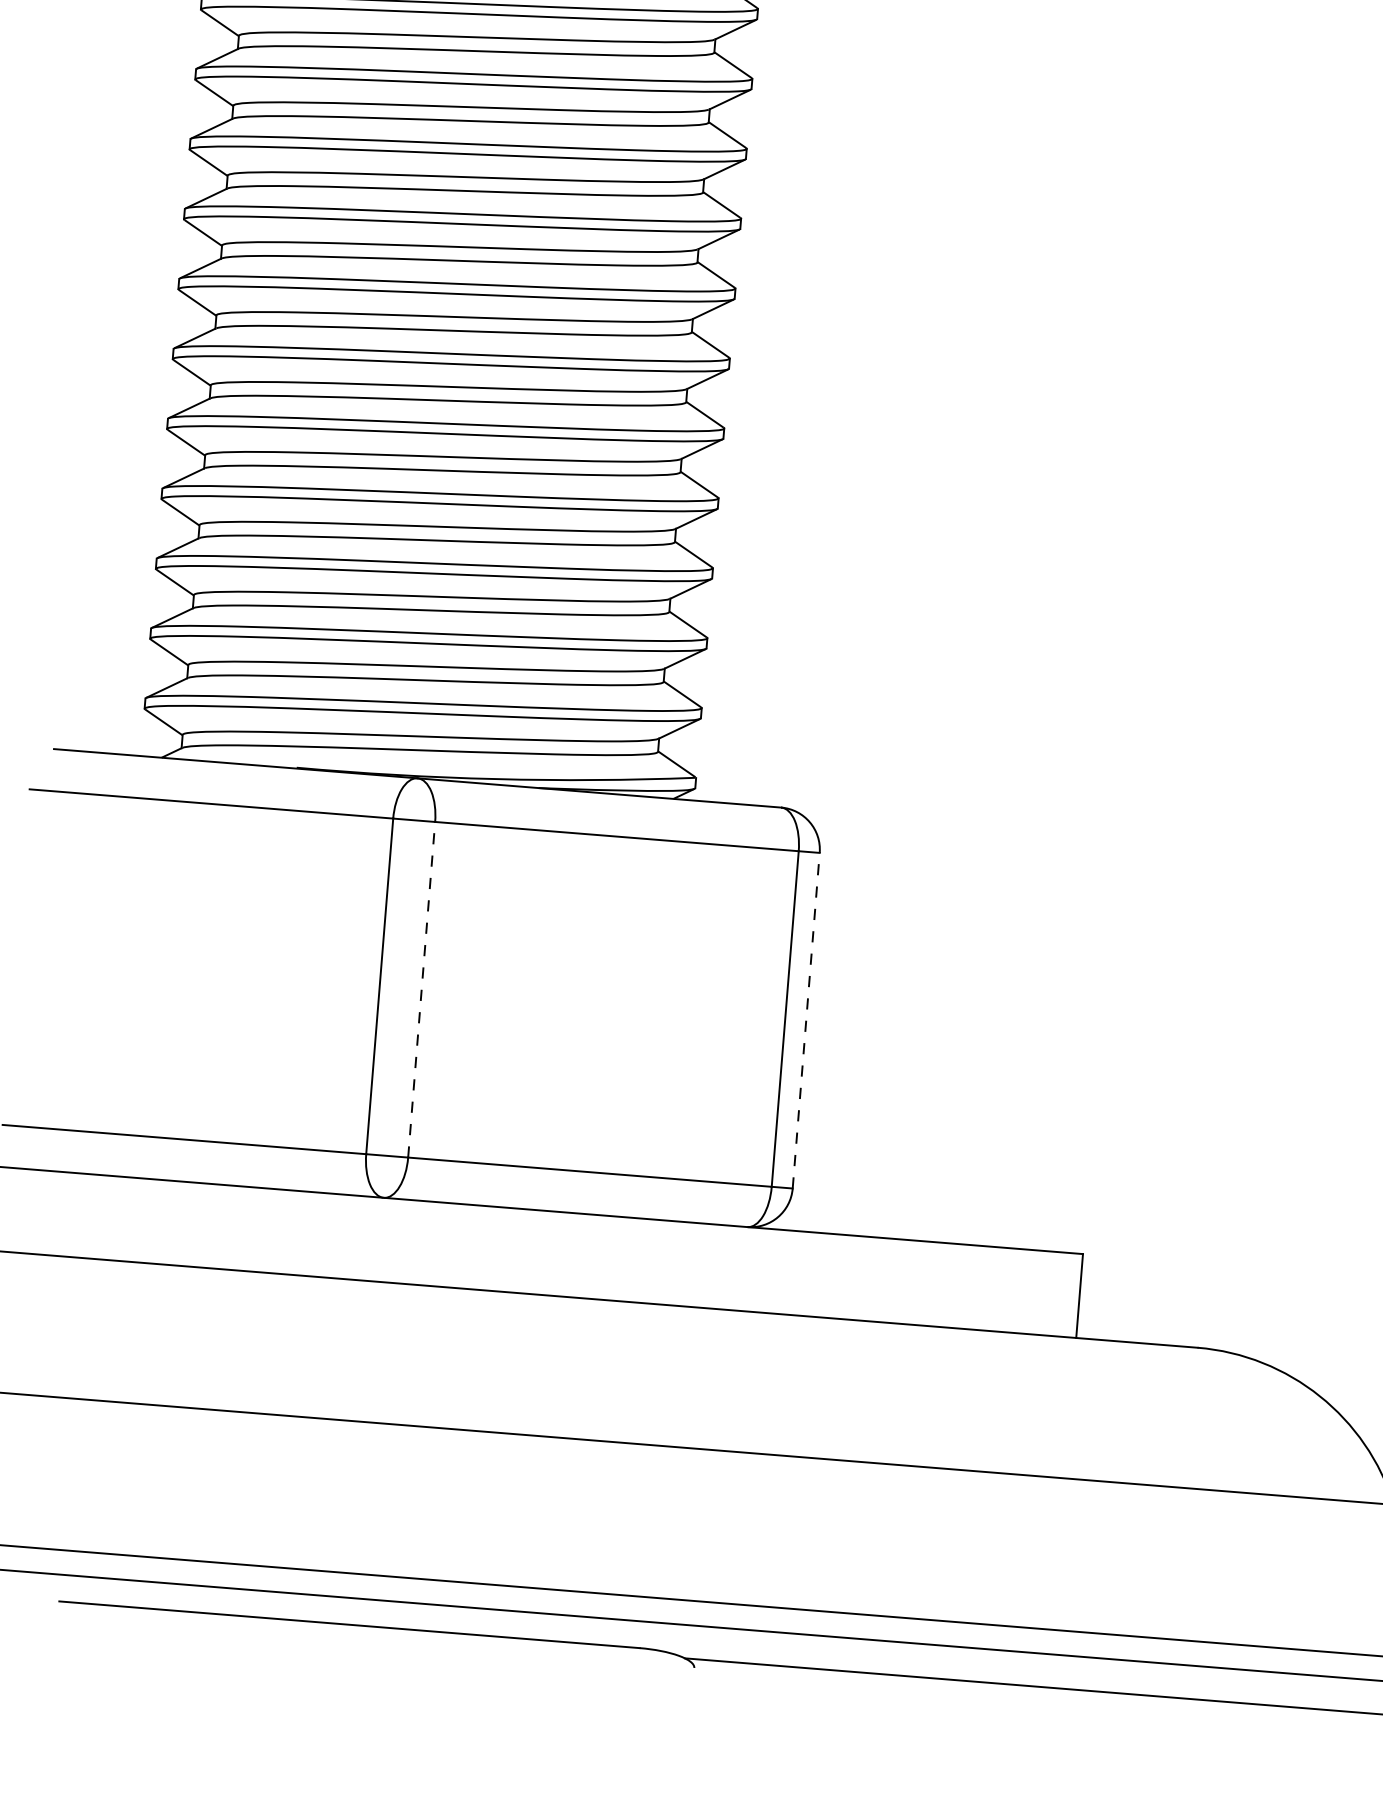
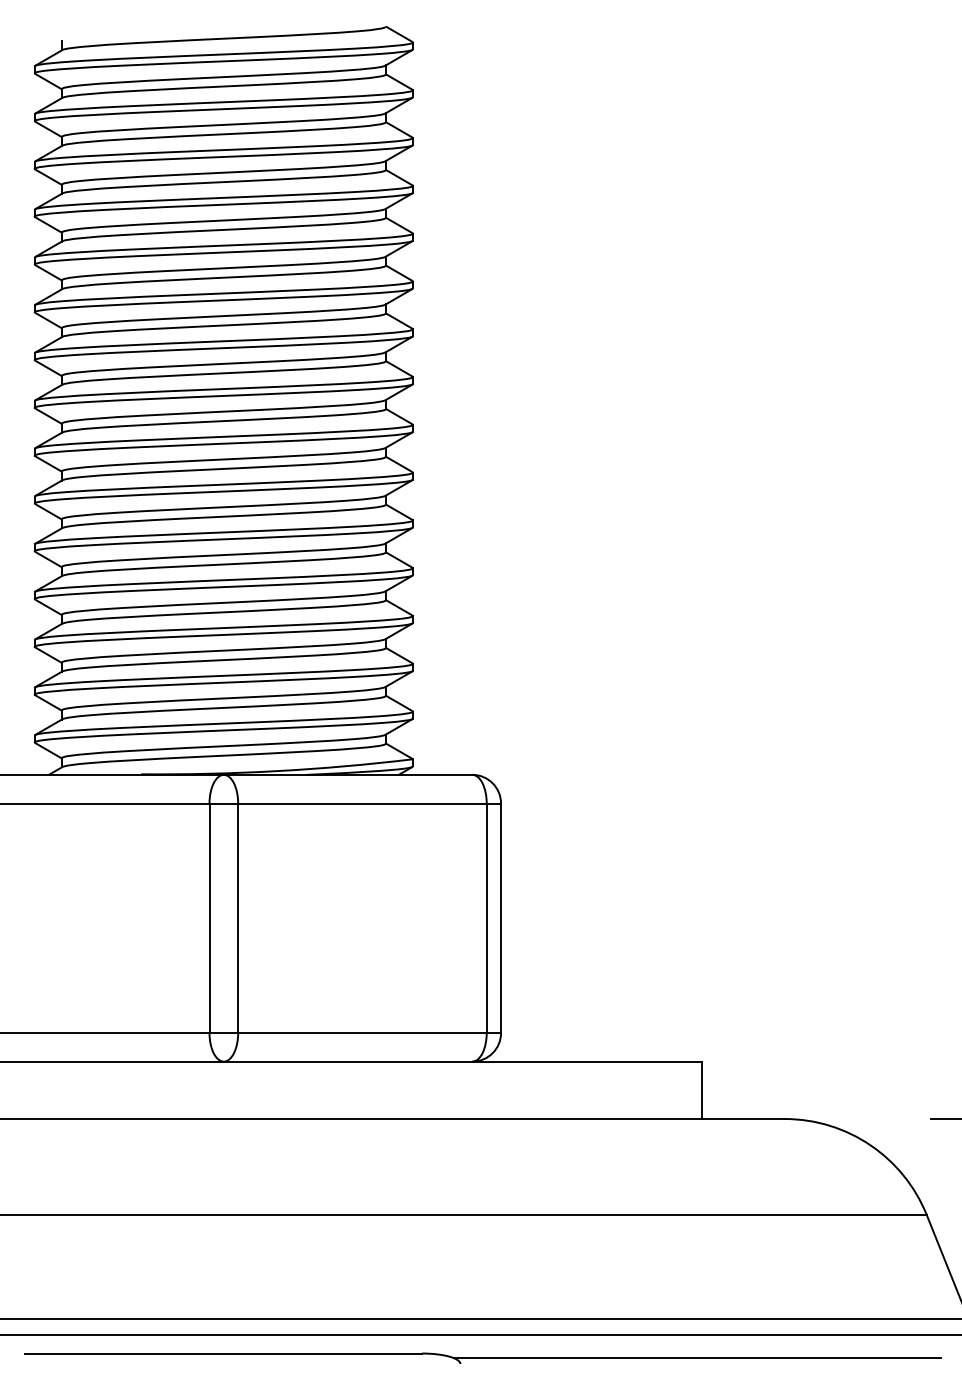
line: (422, 990) -> (238, 918), dashed -> solid
line: (806, 1021) -> (501, 918), dashed -> solid

